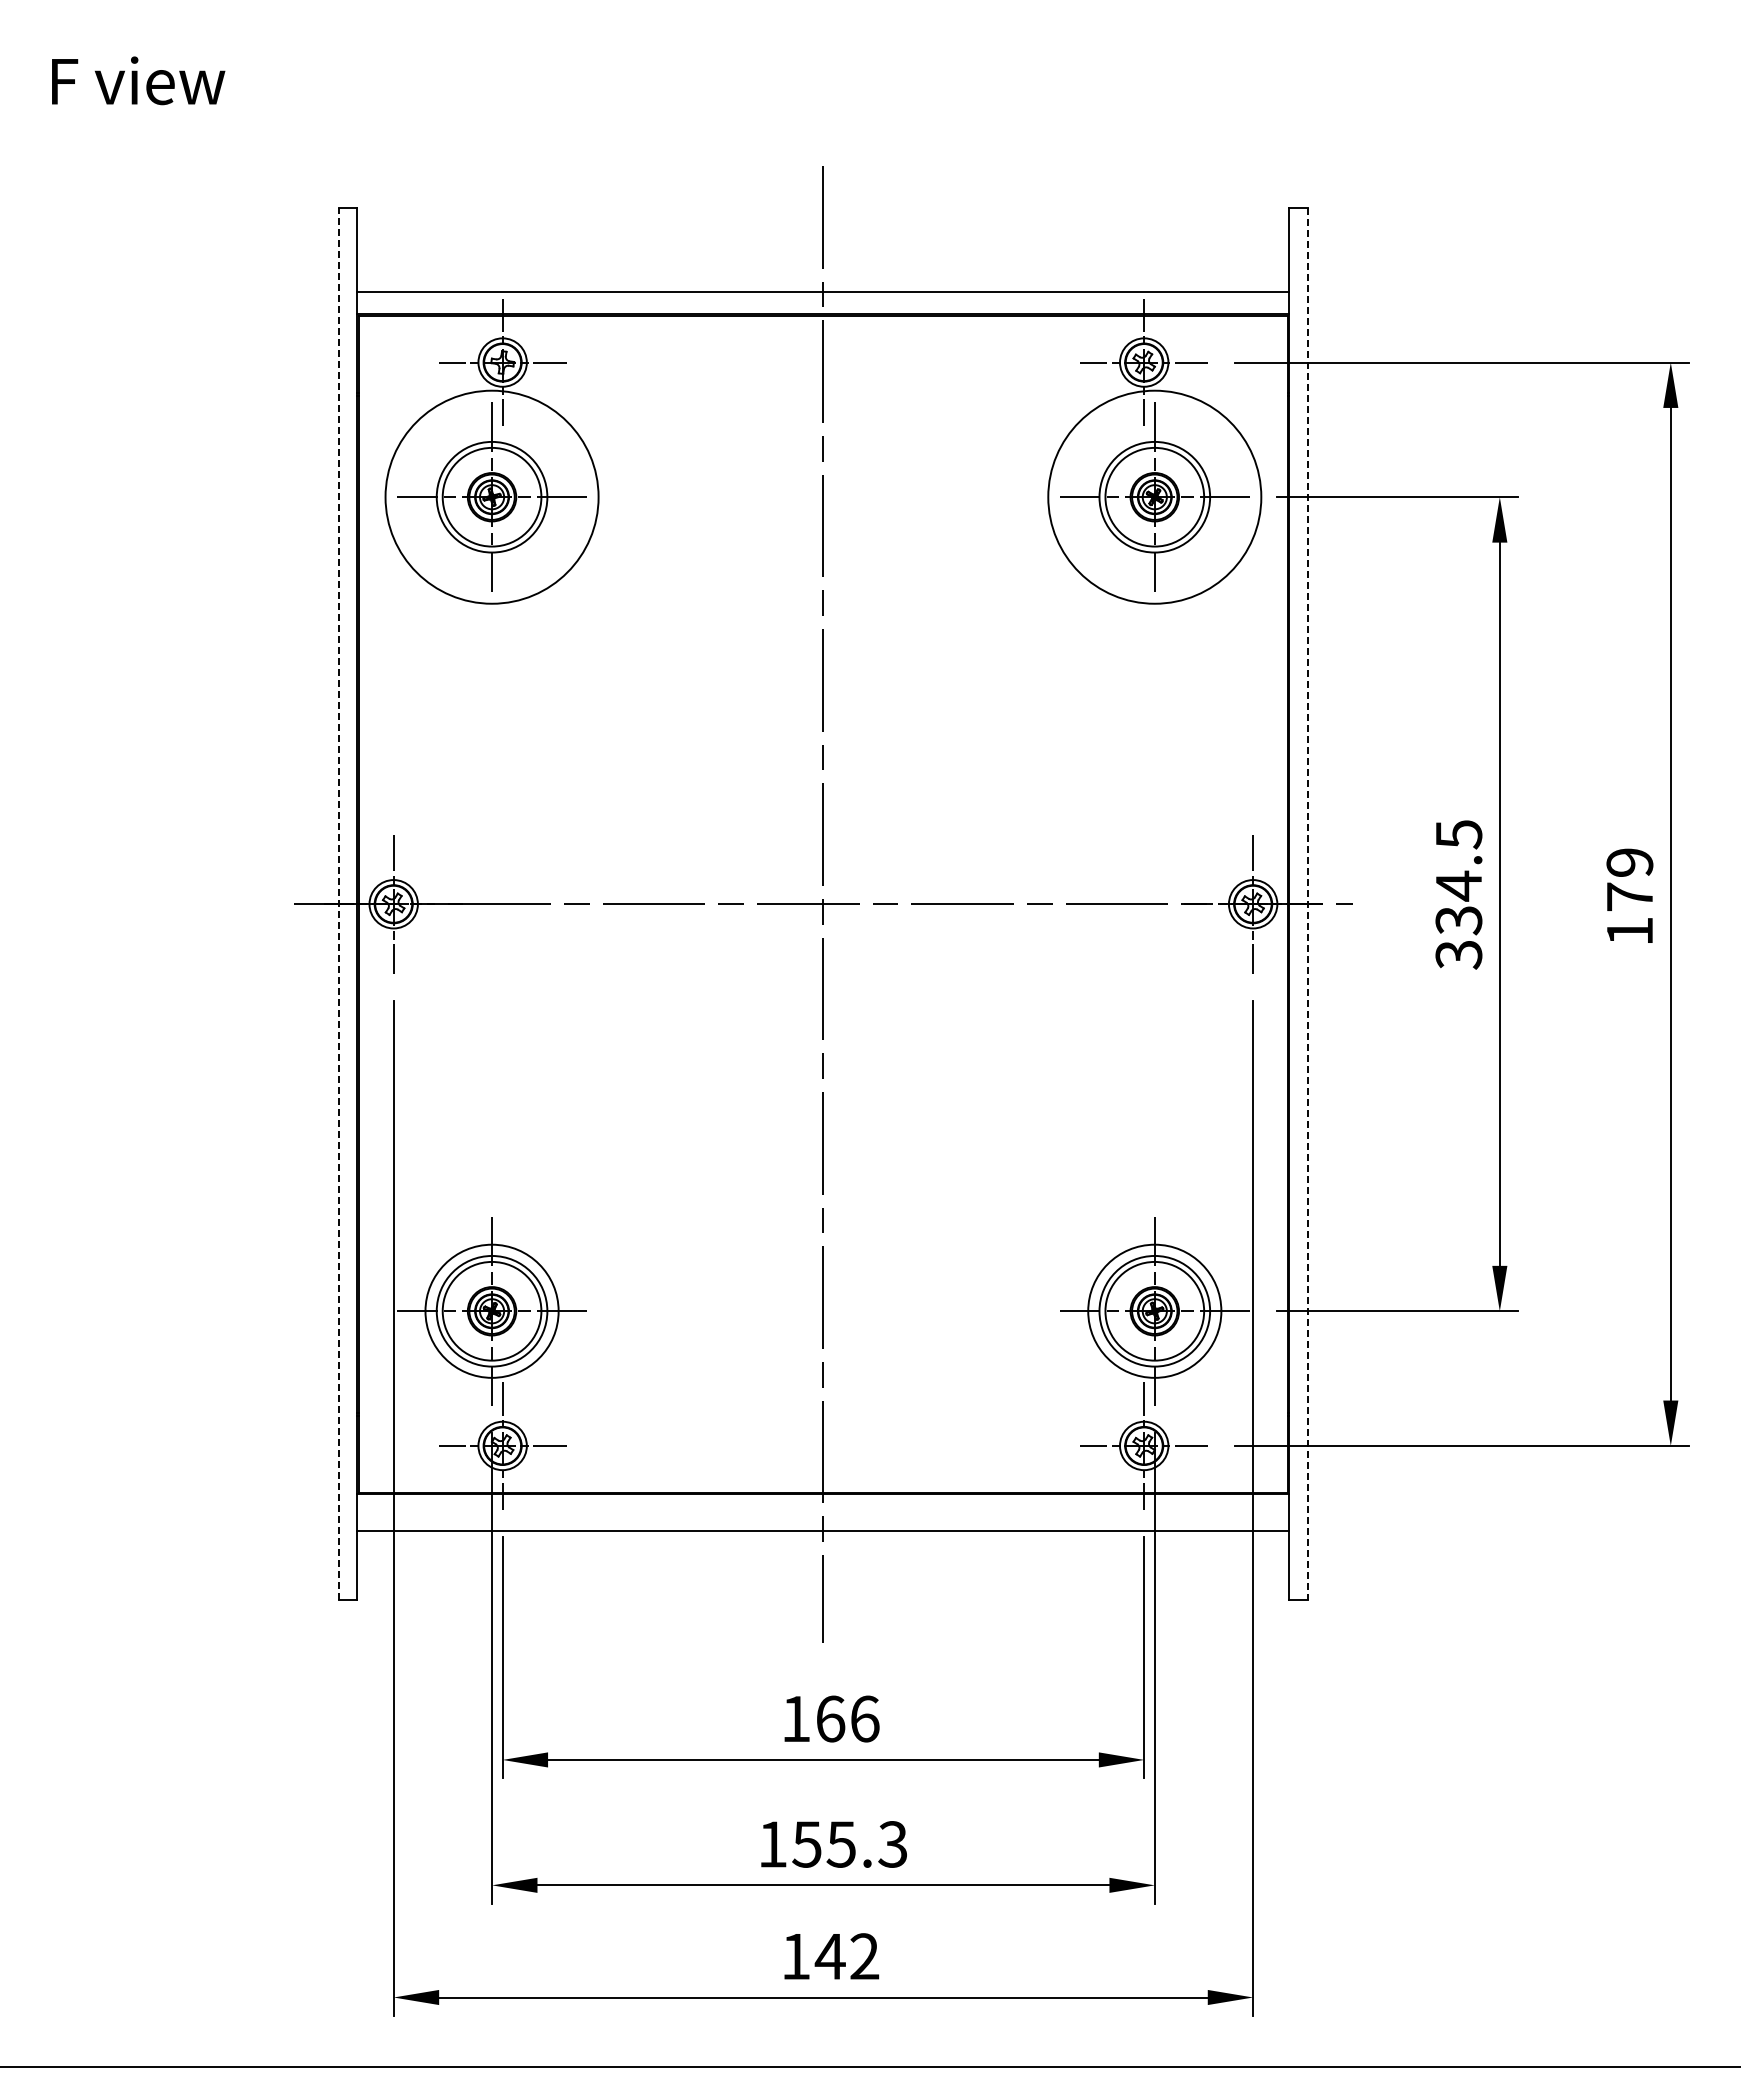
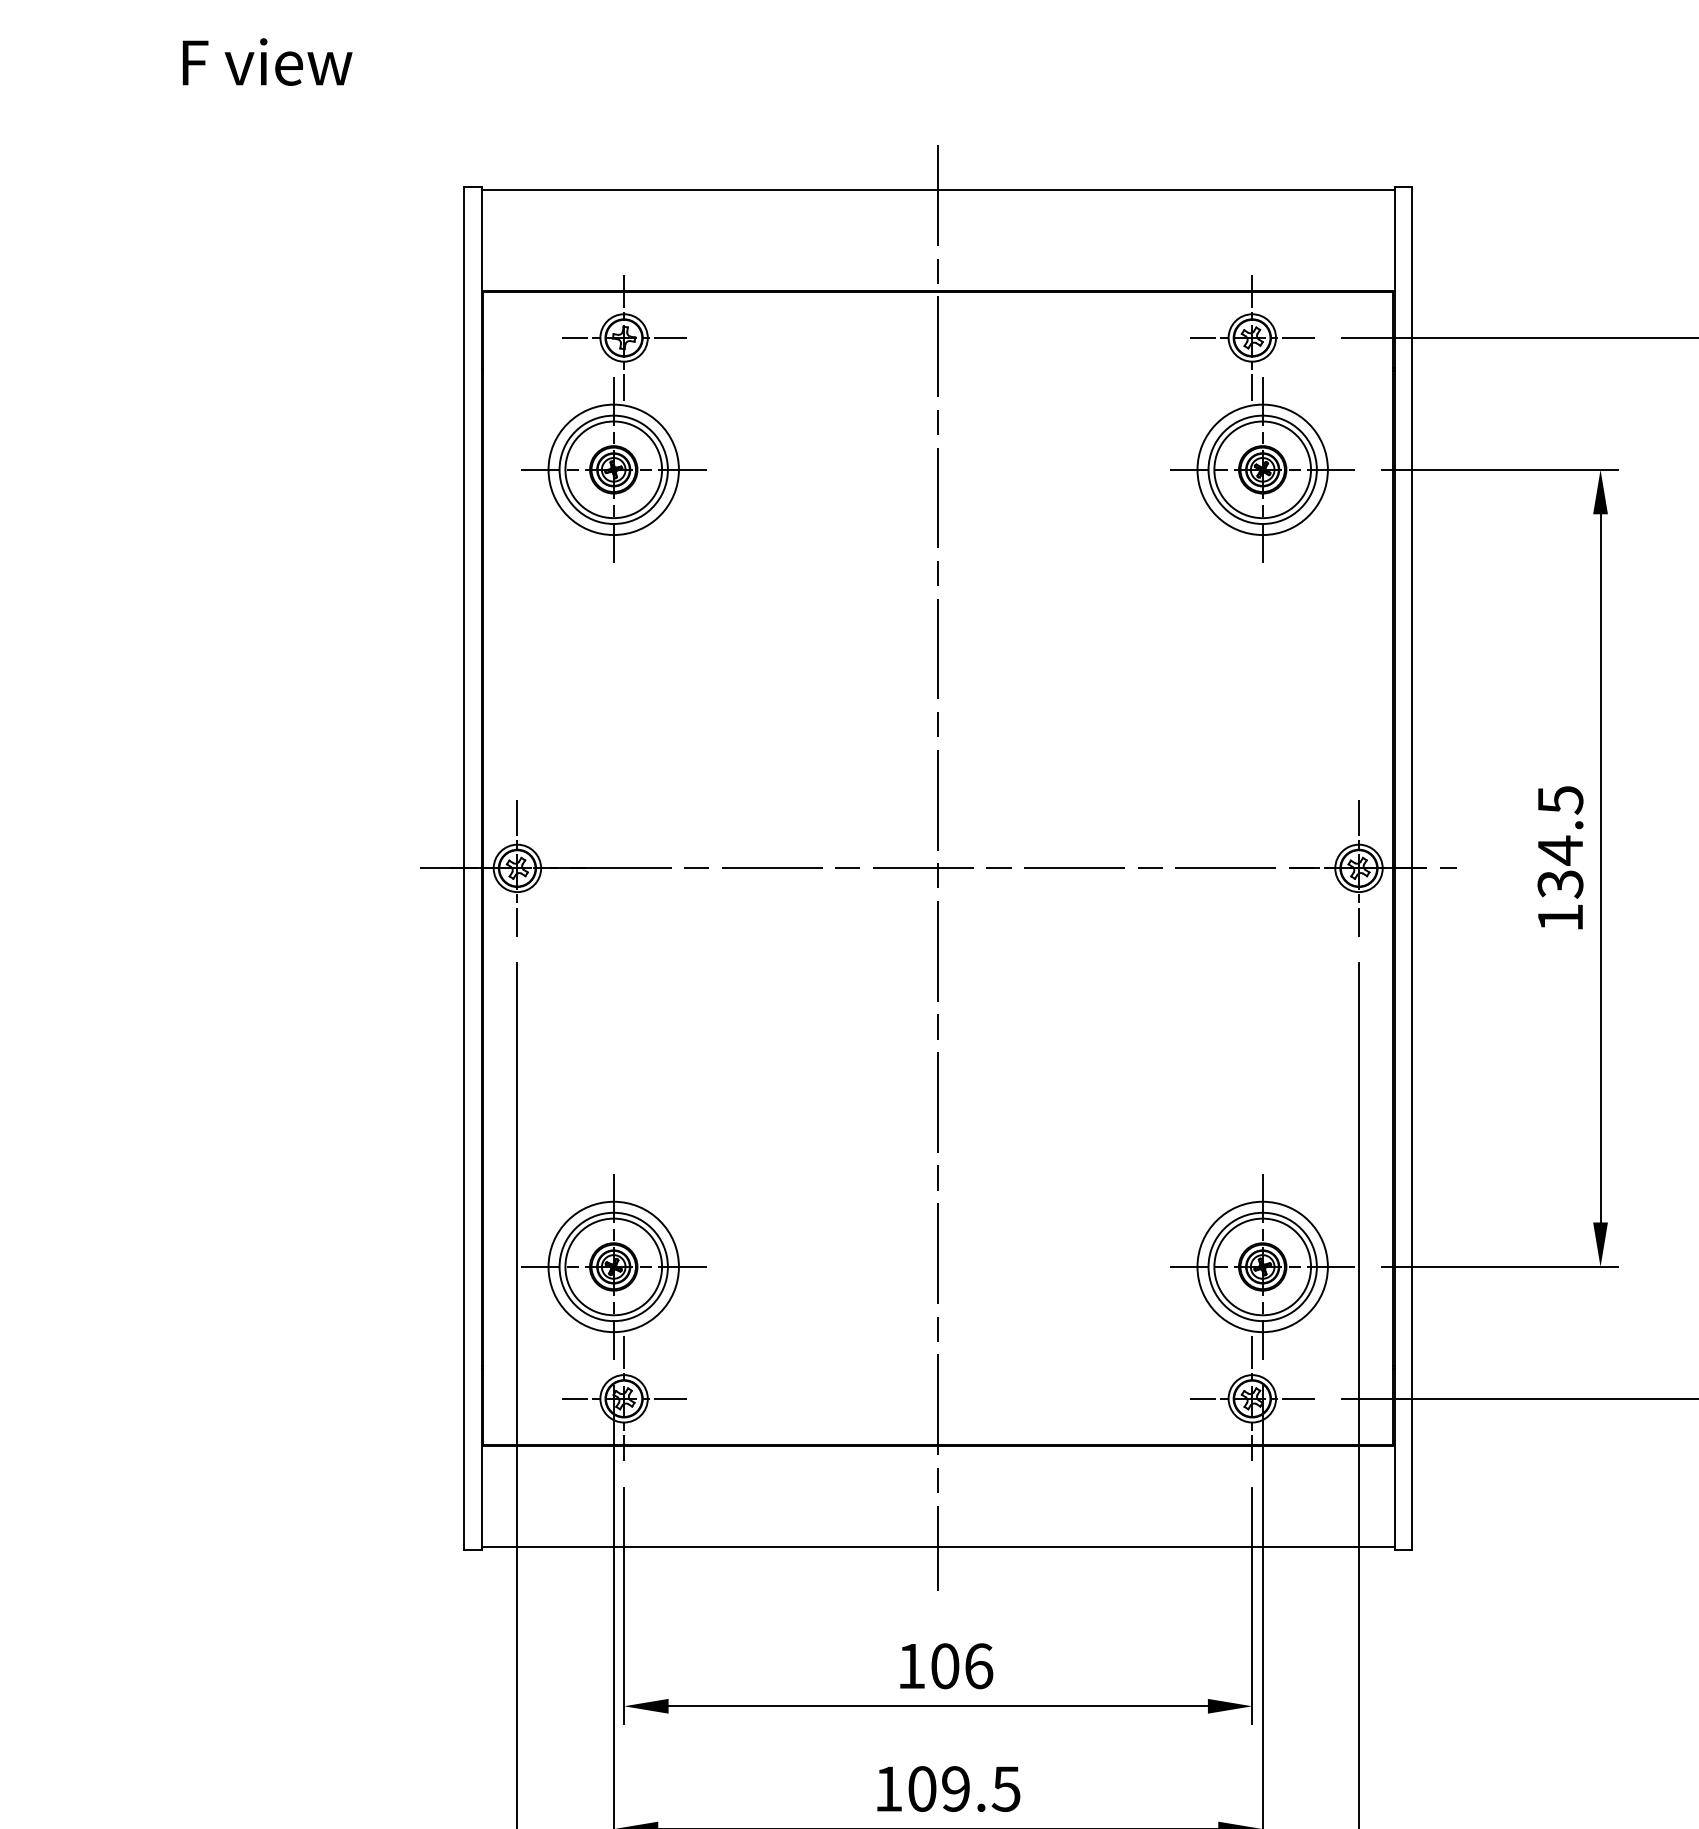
line: (823, 292) -> (938, 190), moved
circle: (491, 496) -> (613, 469), size x0.62
circle: (1154, 496) -> (1262, 469), size x0.62
line: (339, 903) -> (464, 867), dashed -> solid
line: (1307, 904) -> (1412, 868), dashed -> solid
text: (1458, 955) -> (1560, 918), 334.5 -> 134.5
line: (823, 1531) -> (938, 1547), moved
text: (830, 1718) -> (945, 1665), 166 -> 106
text: (849, 1844) -> (963, 1789), 155.3 -> 109.5

